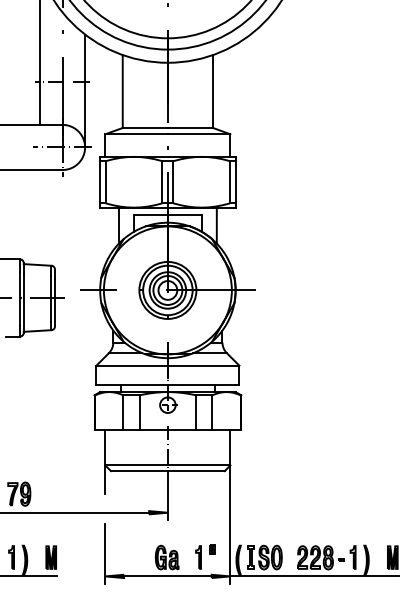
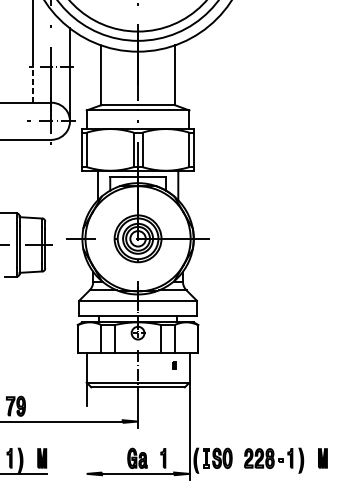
line: (39, 103) -> (32, 85), solid -> dashed
part: (212, 549) -> (174, 365), moved
line: (105, 553) -> (86, 455), removed
line: (314, 576) -> (258, 473), removed

